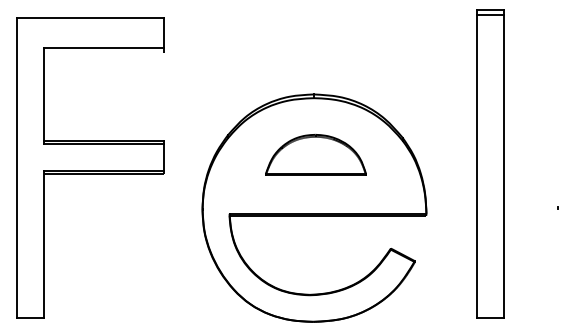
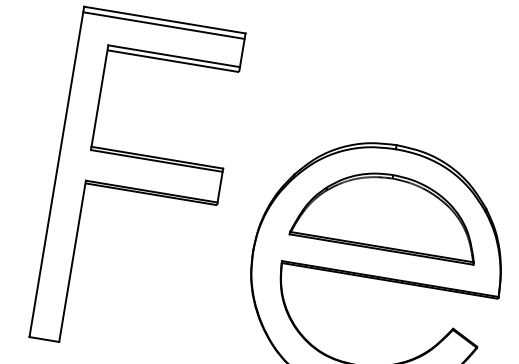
line: (90, 22) -> (163, 25), added
line: (103, 52) -> (172, 60), added
part: (315, 154) -> (387, 211), size x1.67

